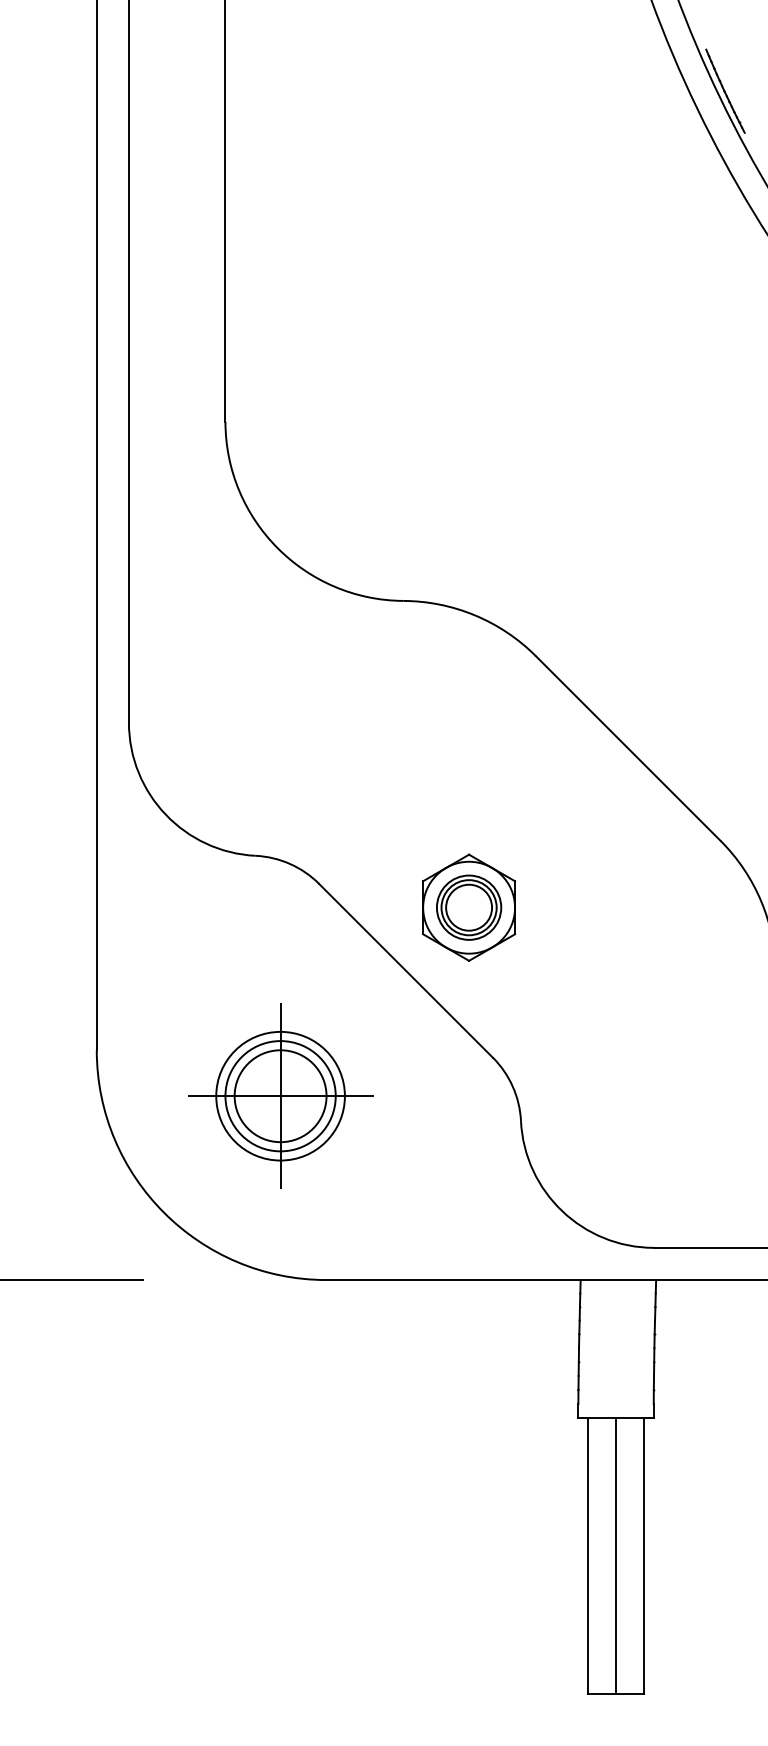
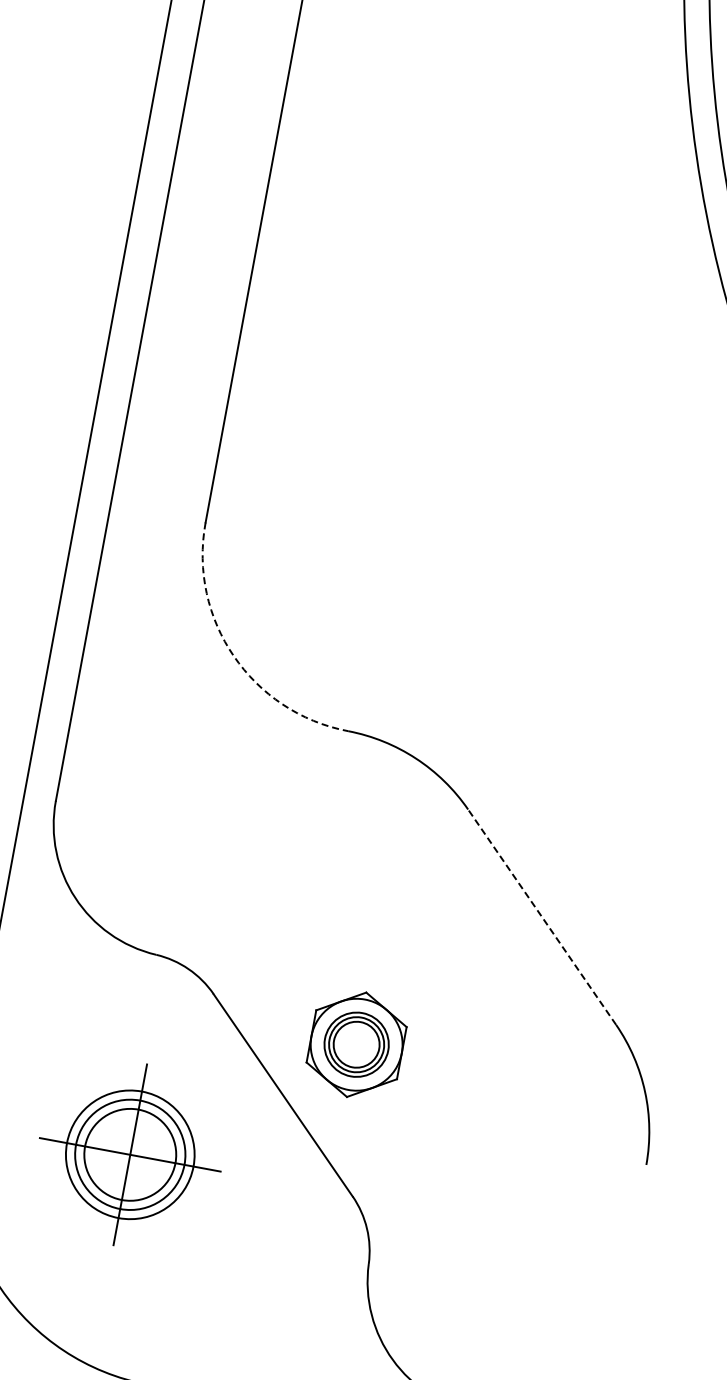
arc: (277, 548) -> (233, 656), solid -> dashed
line: (628, 748) -> (542, 917), solid -> dashed
part: (280, 1095) -> (130, 1154), moved

